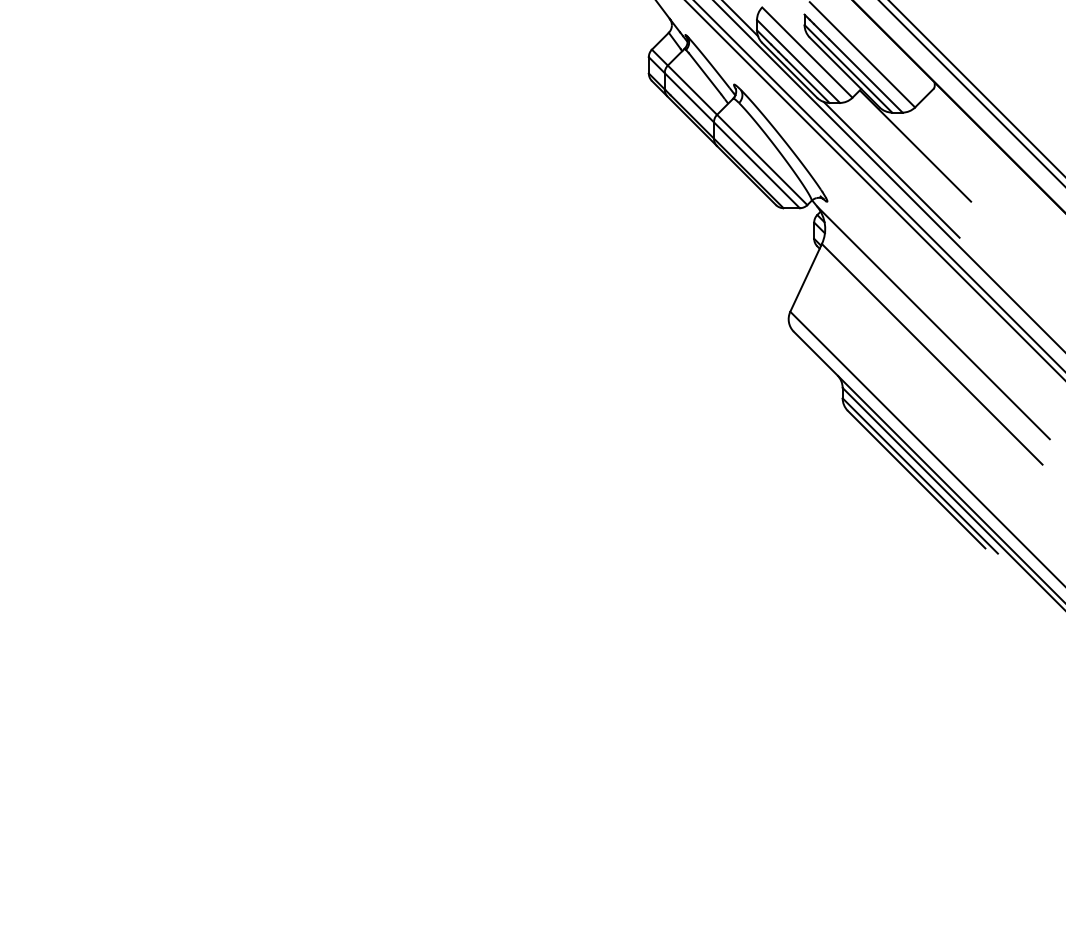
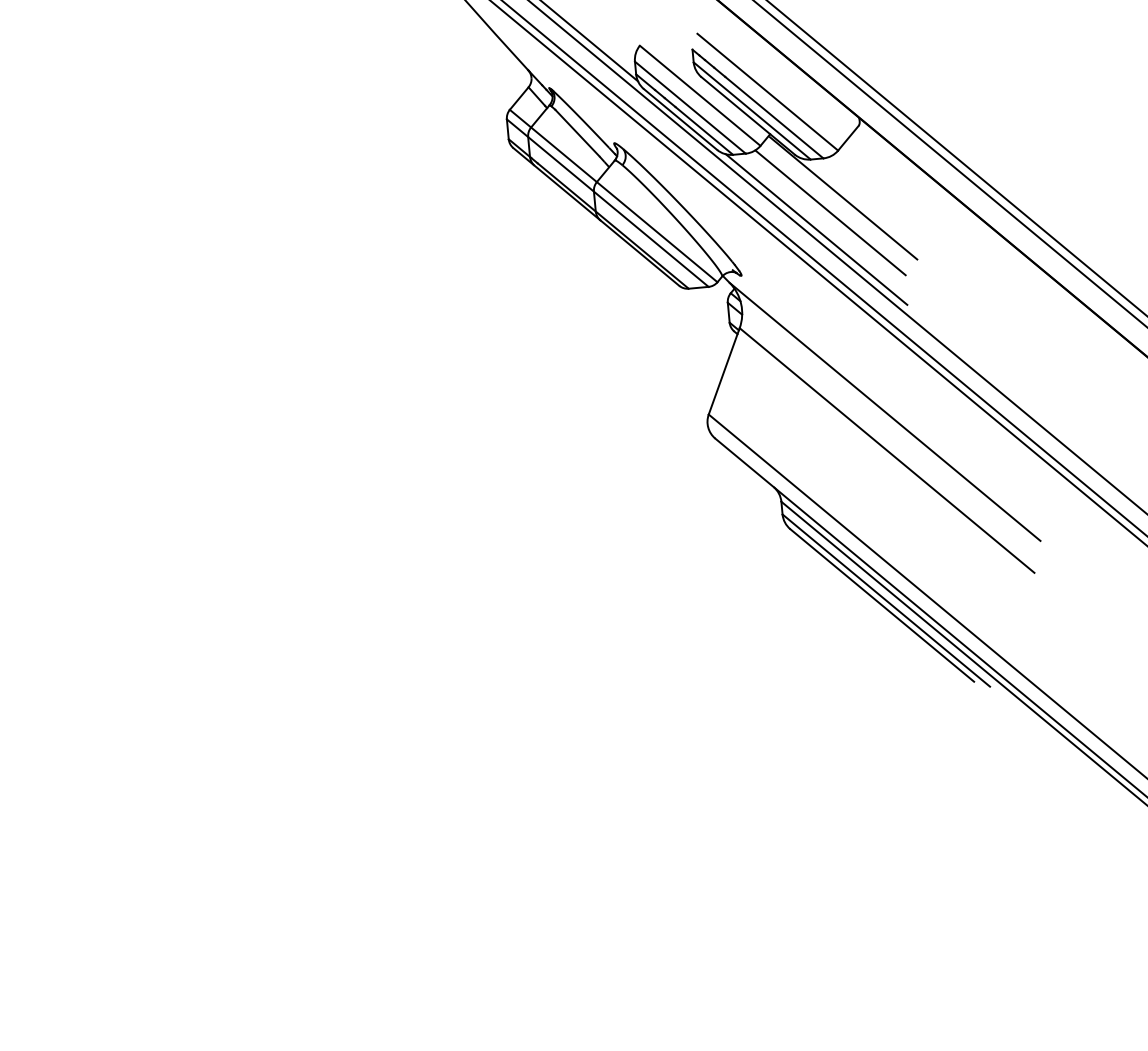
line: (903, 157) -> (829, 213), added

